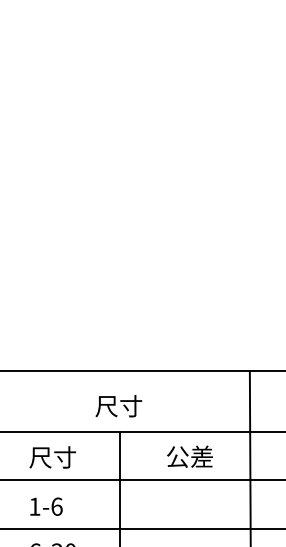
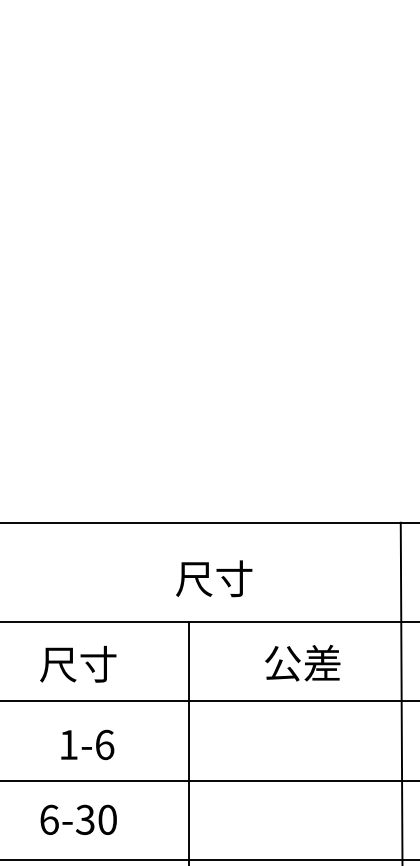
text: (118, 406) -> (213, 579), moved
text: (46, 506) -> (87, 744), moved

